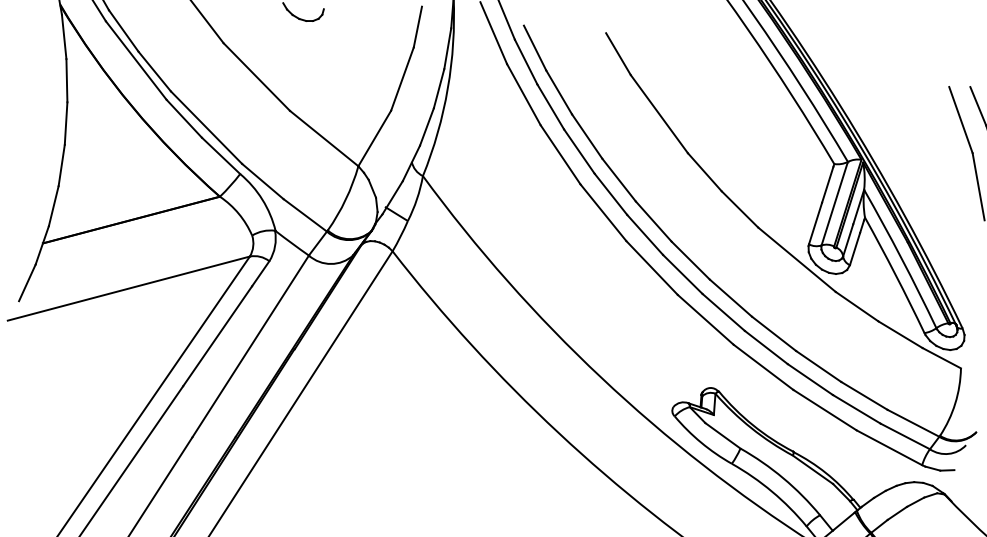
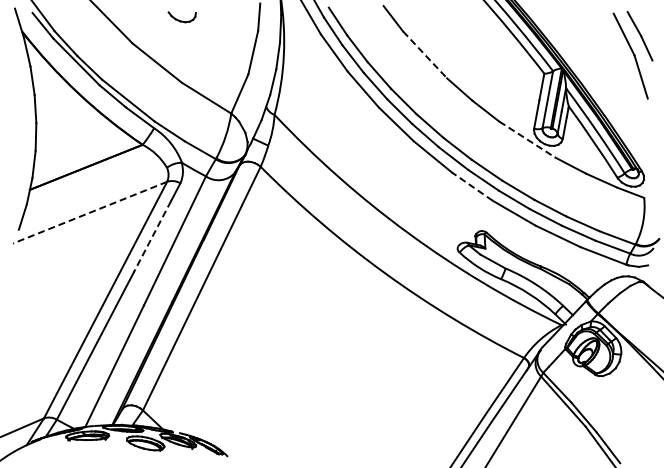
line: (659, 114) -> (425, 55), solid -> dashed
line: (797, 259) -> (527, 139), solid -> dashed
line: (127, 288) -> (89, 212), solid -> dashed
line: (706, 319) -> (472, 186), solid -> dashed
line: (217, 337) -> (152, 237), solid -> dashed

